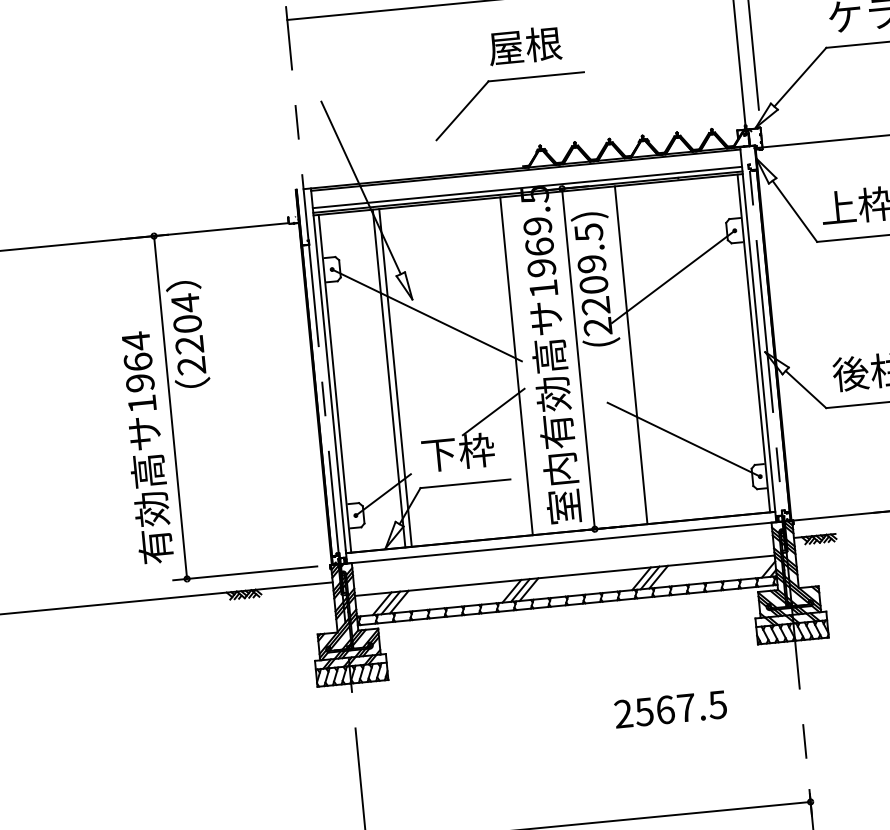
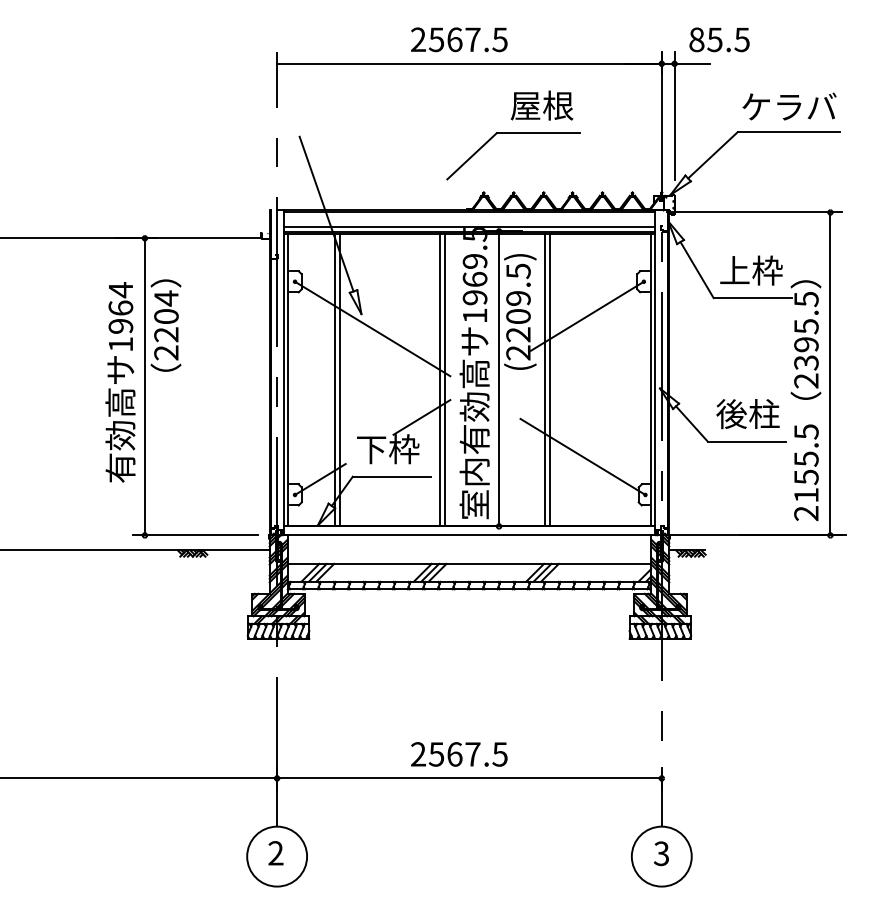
text: (524, 45) -> (541, 105), moved
part: (507, 79) -> (513, 133), moved
line: (637, 353) -> (550, 379), added
line: (509, 366) -> (439, 379), added
text: (146, 447) -> (120, 382), moved
text: (670, 709) -> (459, 754), moved

